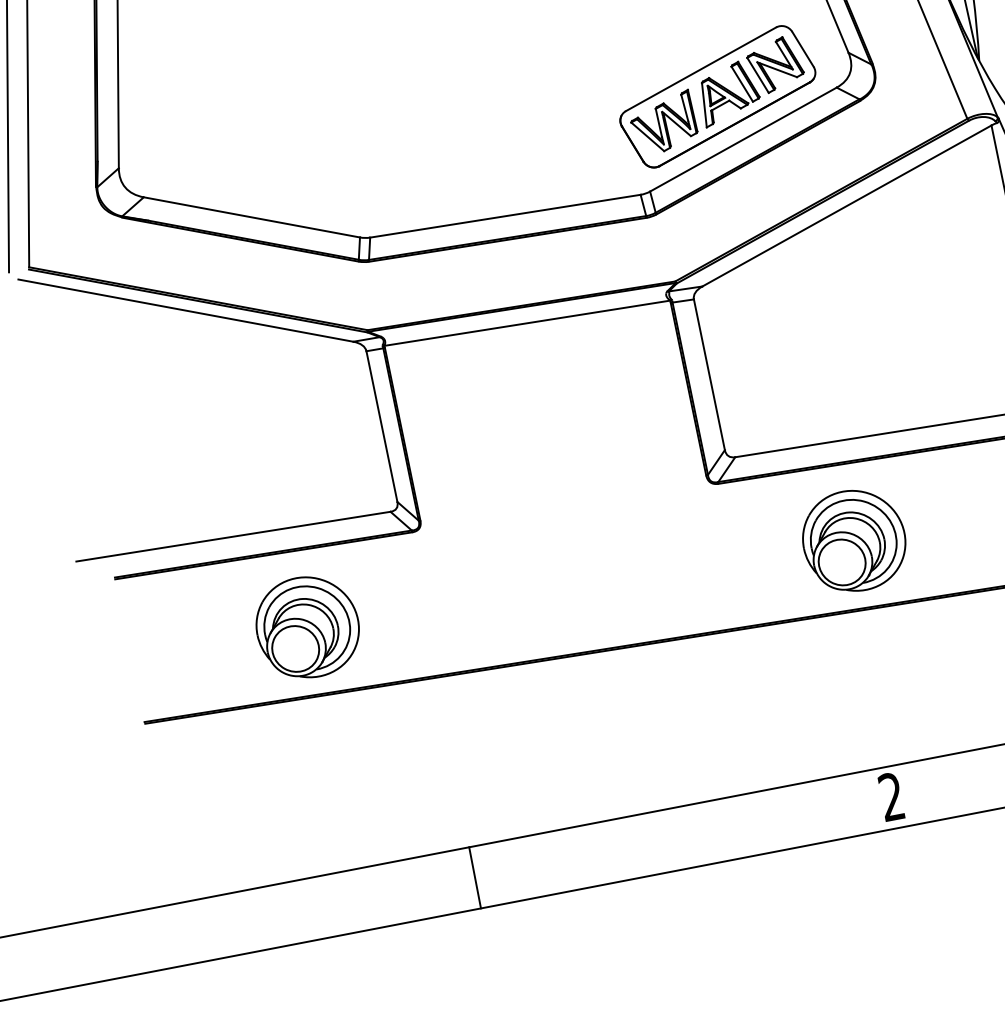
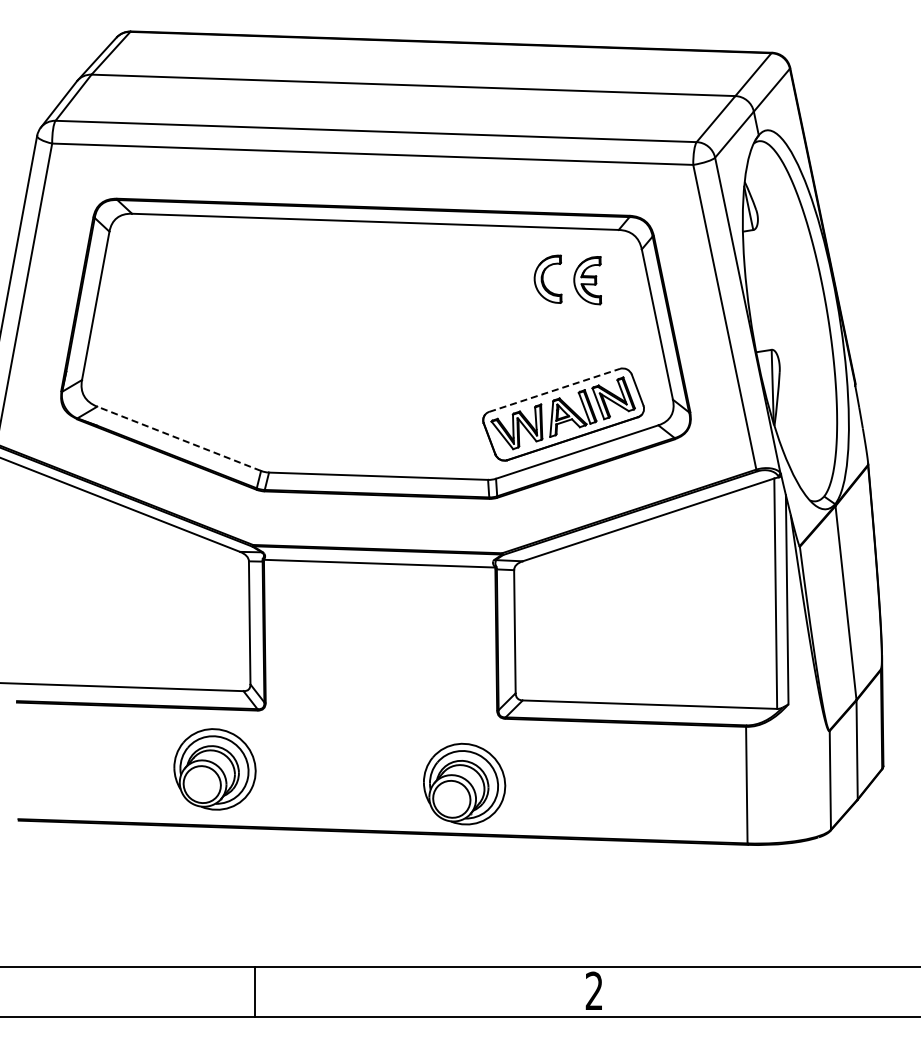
line: (700, 69) -> (554, 390), solid -> dashed
line: (252, 216) -> (179, 438), solid -> dashed
part: (853, 540) -> (464, 783), moved
part: (307, 627) -> (214, 769), moved

